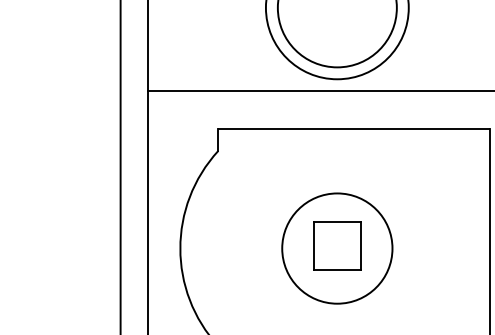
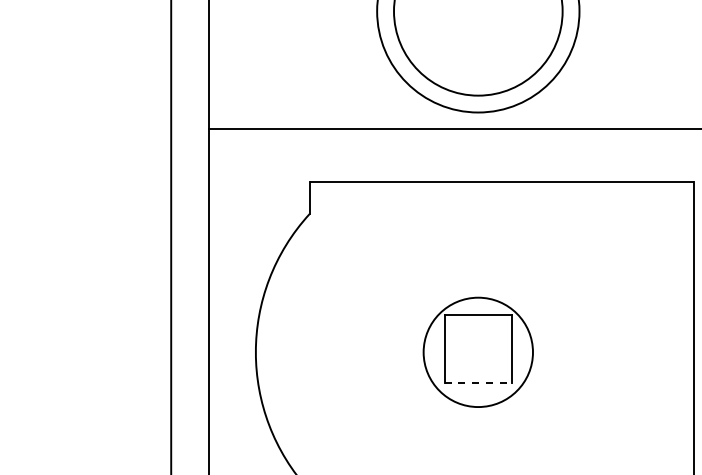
circle: (337, 248) -> (478, 352), size x0.7
line: (337, 269) -> (478, 382), solid -> dashed

